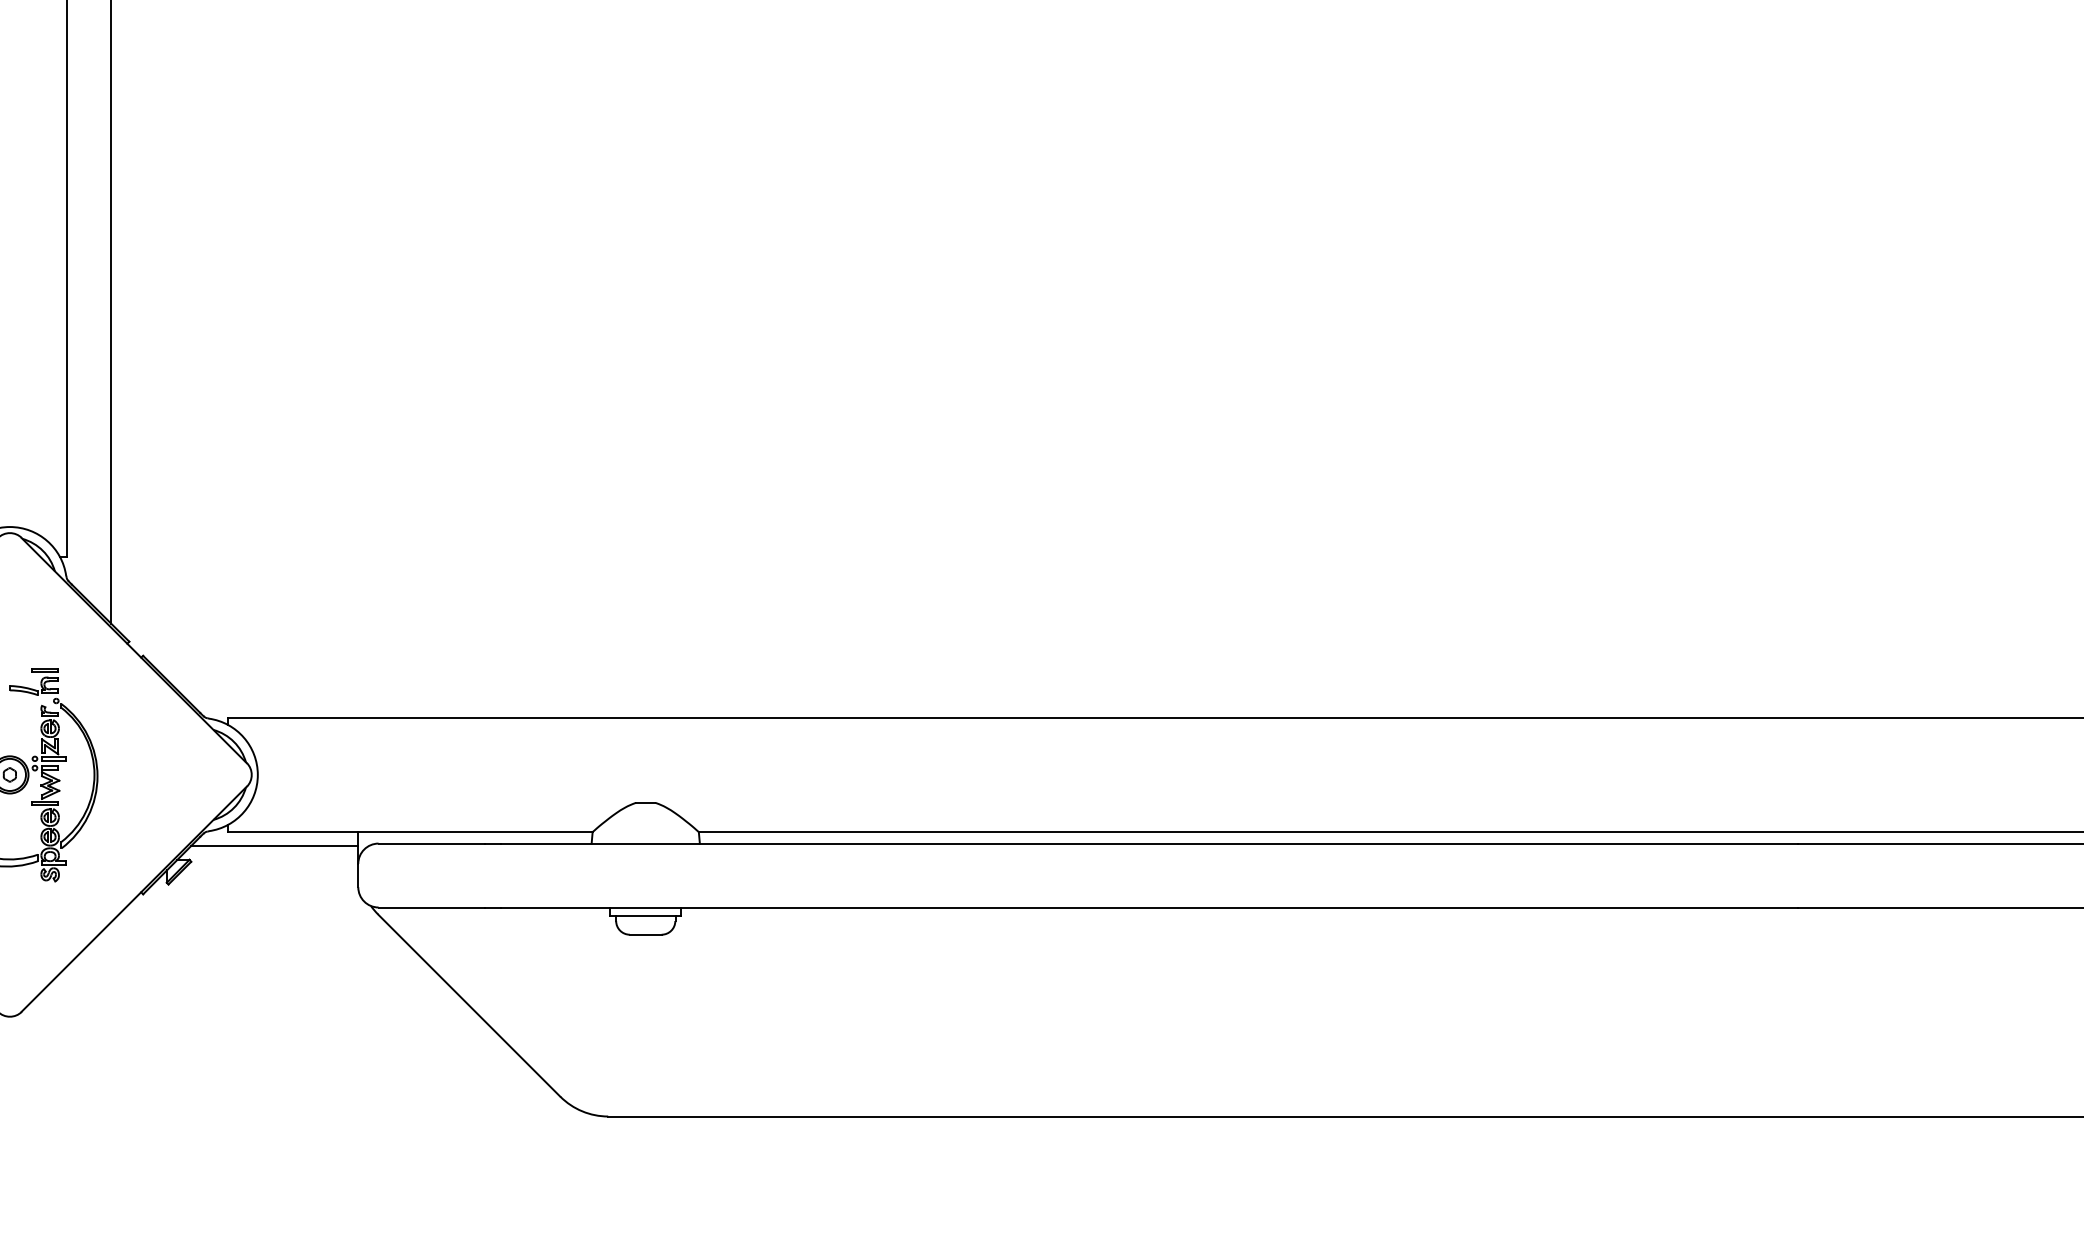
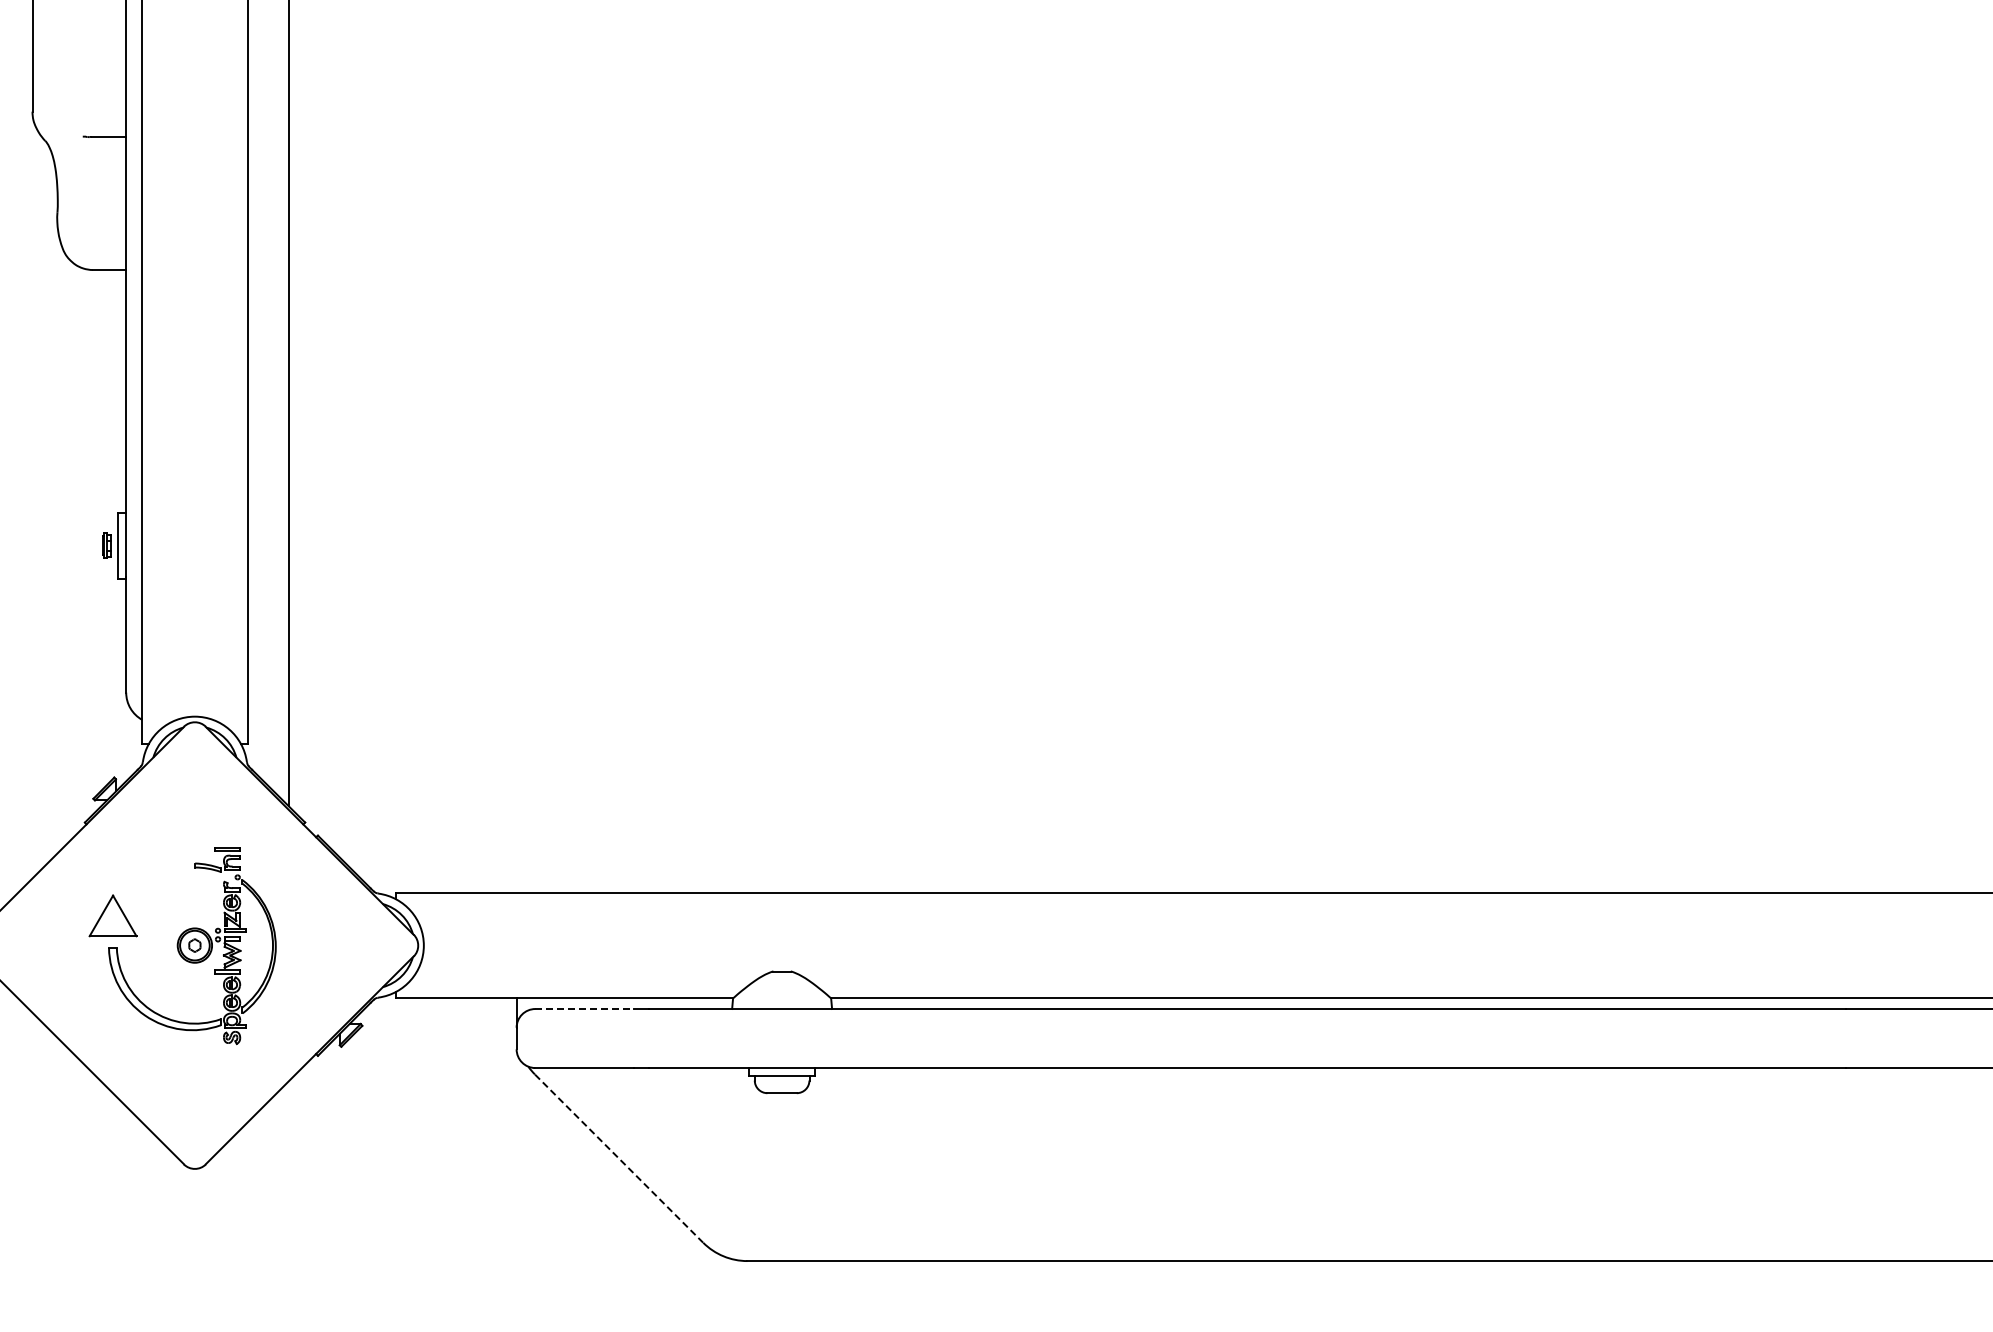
line: (432, 844) -> (585, 1009), solid -> dashed
line: (274, 846) -> (439, 1011), removed
line: (469, 1005) -> (619, 1158), solid -> dashed

